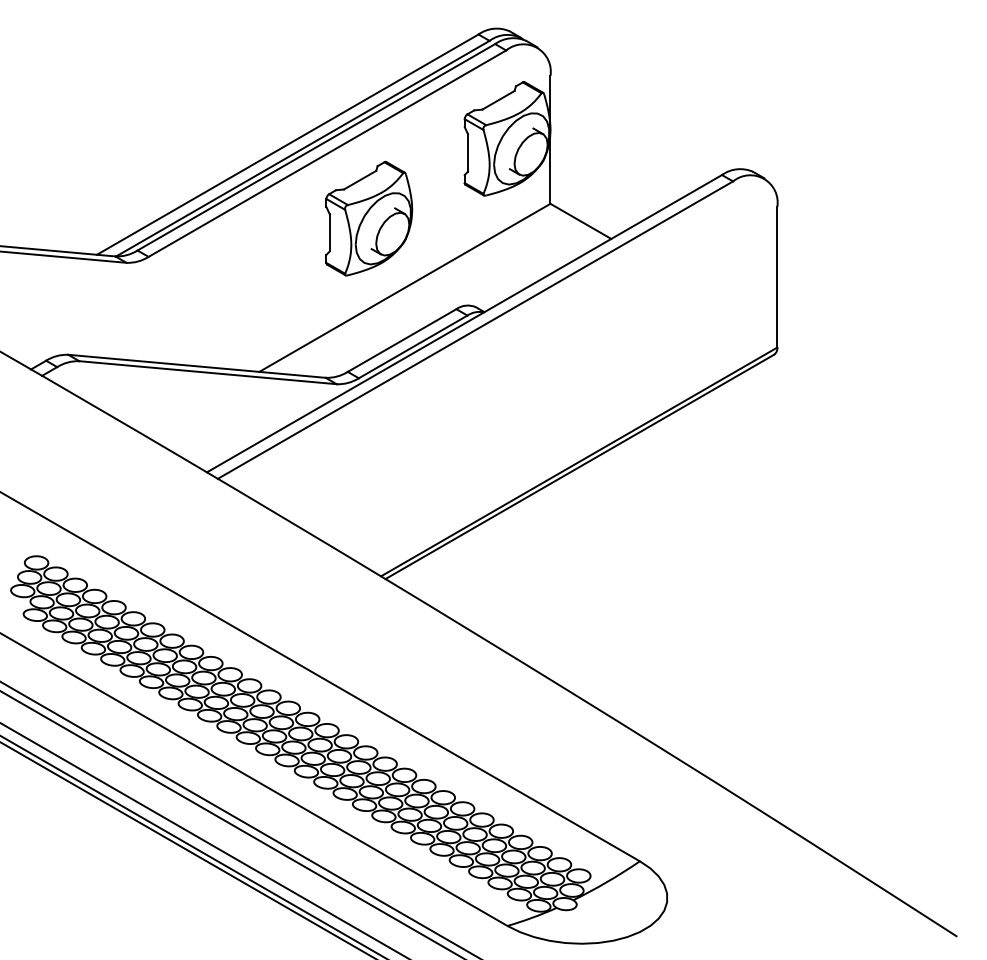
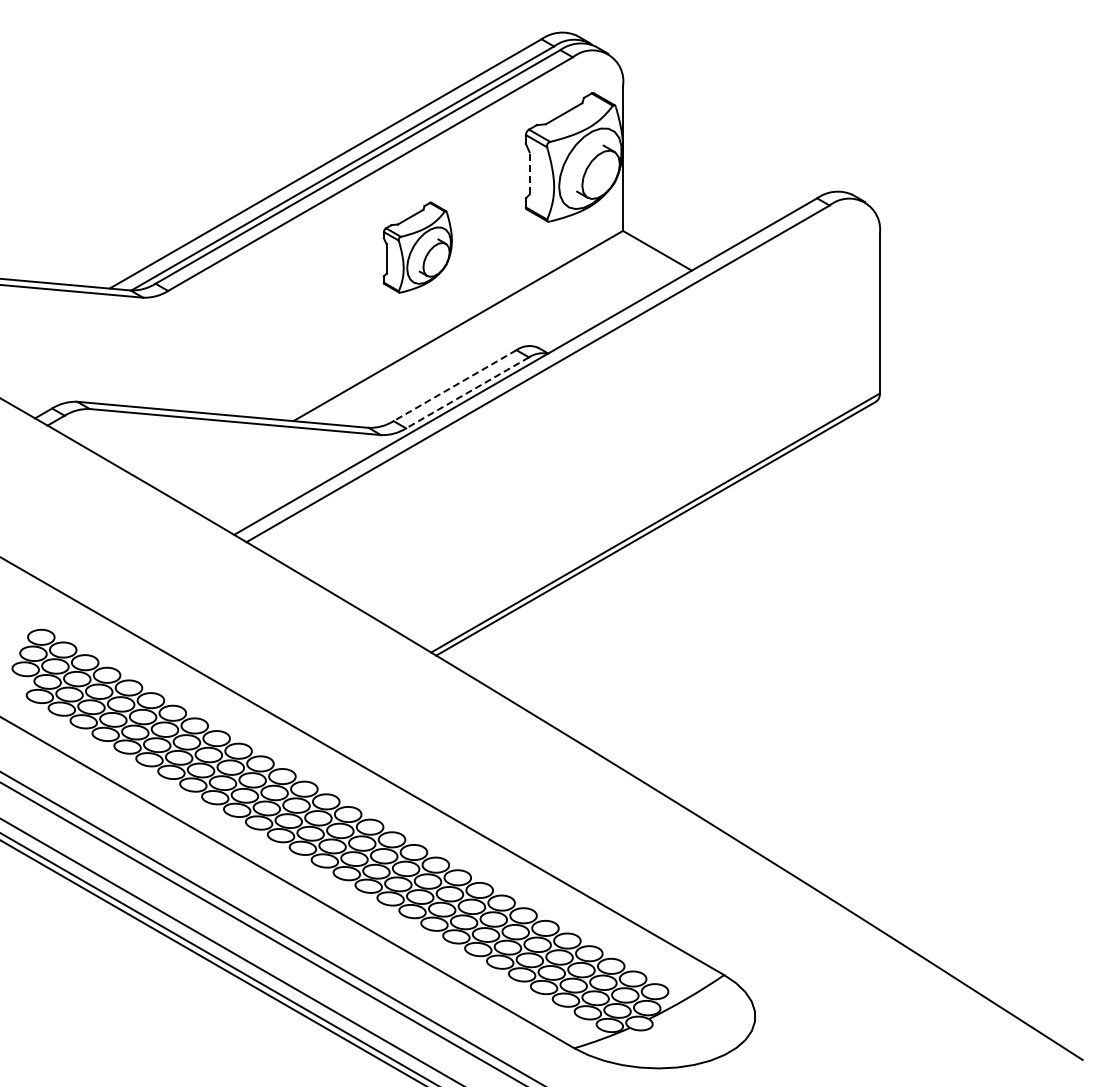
line: (467, 152) -> (529, 172), solid -> dashed
part: (368, 218) -> (417, 247), size x0.7
line: (402, 340) -> (455, 385), solid -> dashed
line: (413, 346) -> (467, 392), solid -> dashed

